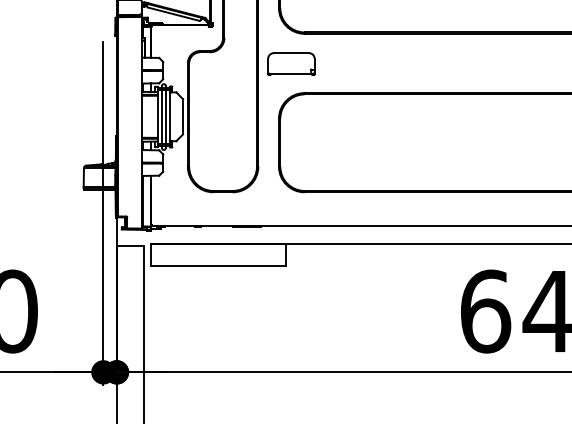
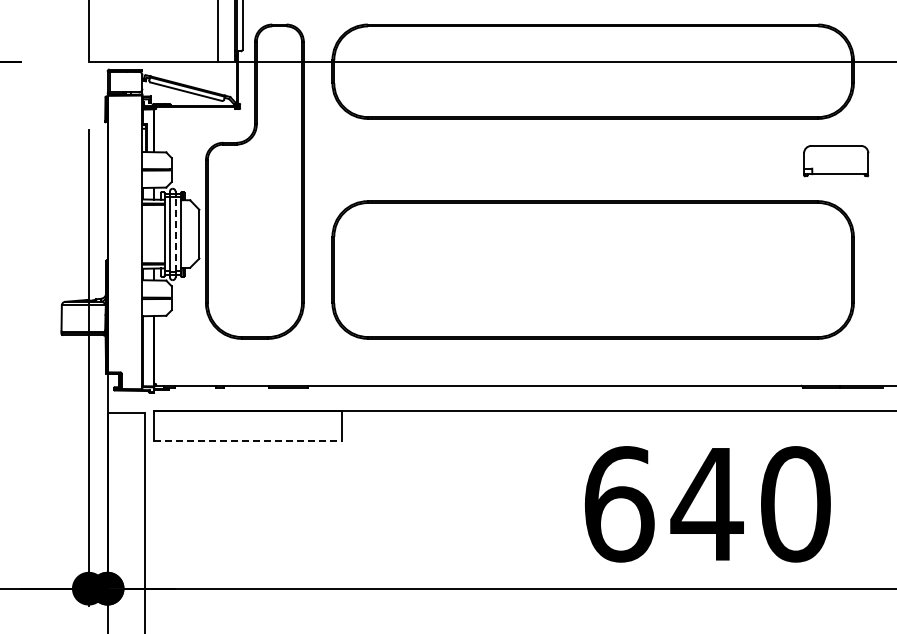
part: (291, 64) -> (349, 161), removed
line: (165, 117) -> (175, 234), solid -> dashed
line: (218, 265) -> (248, 440), solid -> dashed

